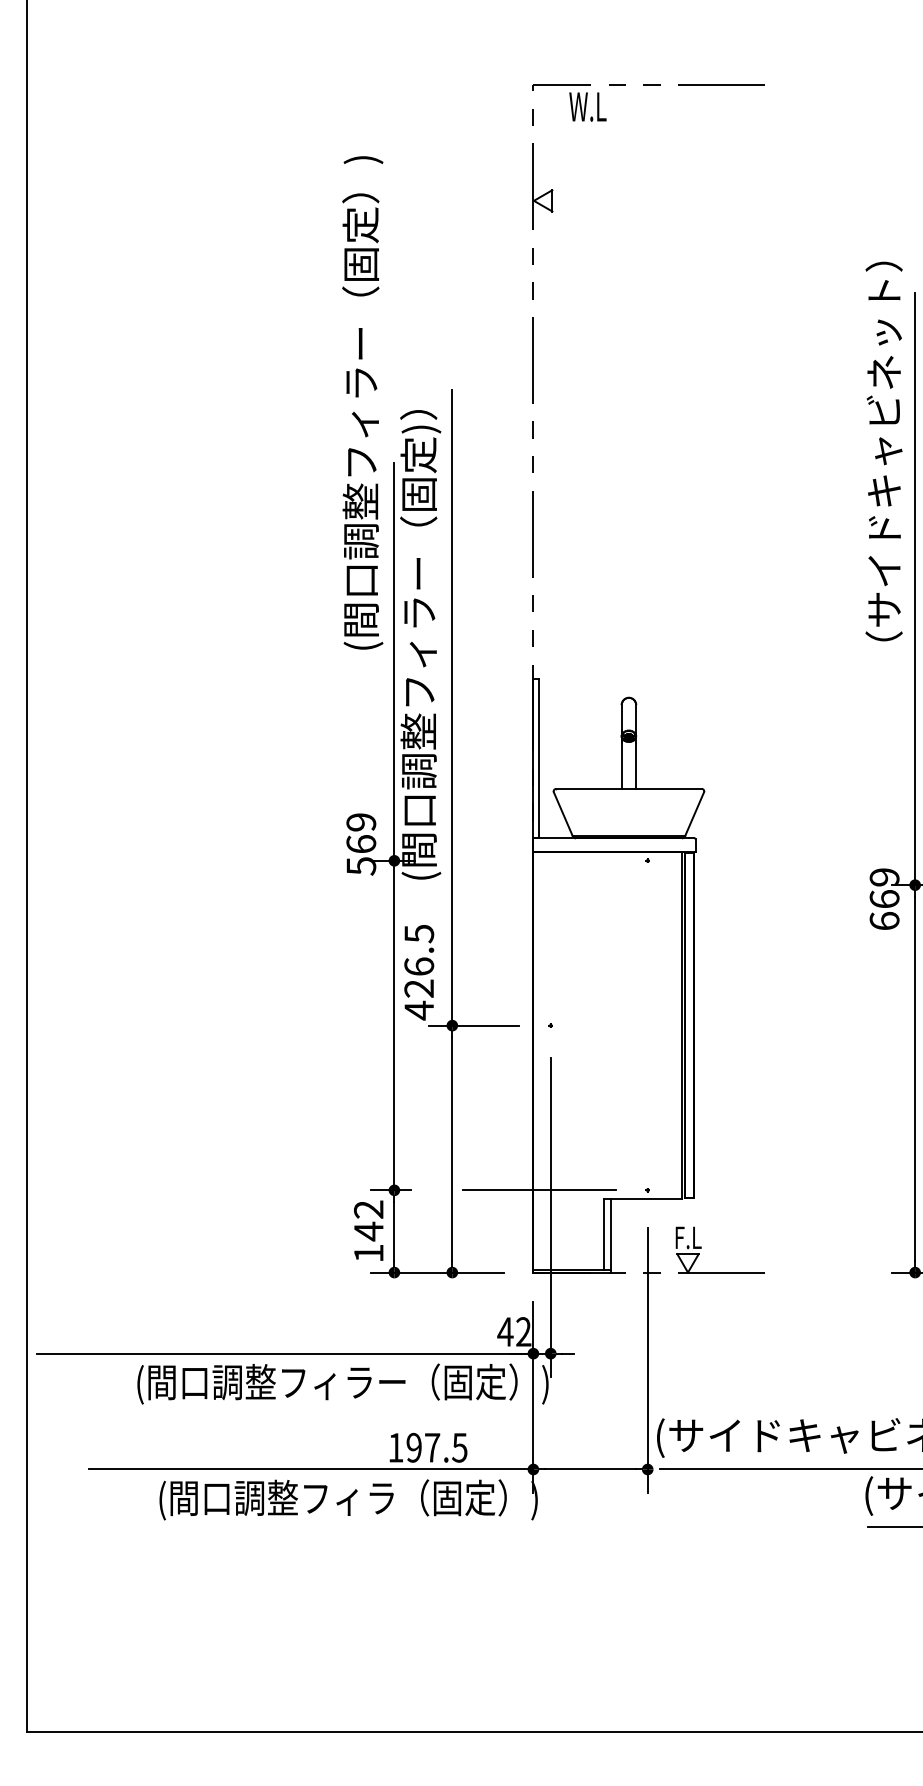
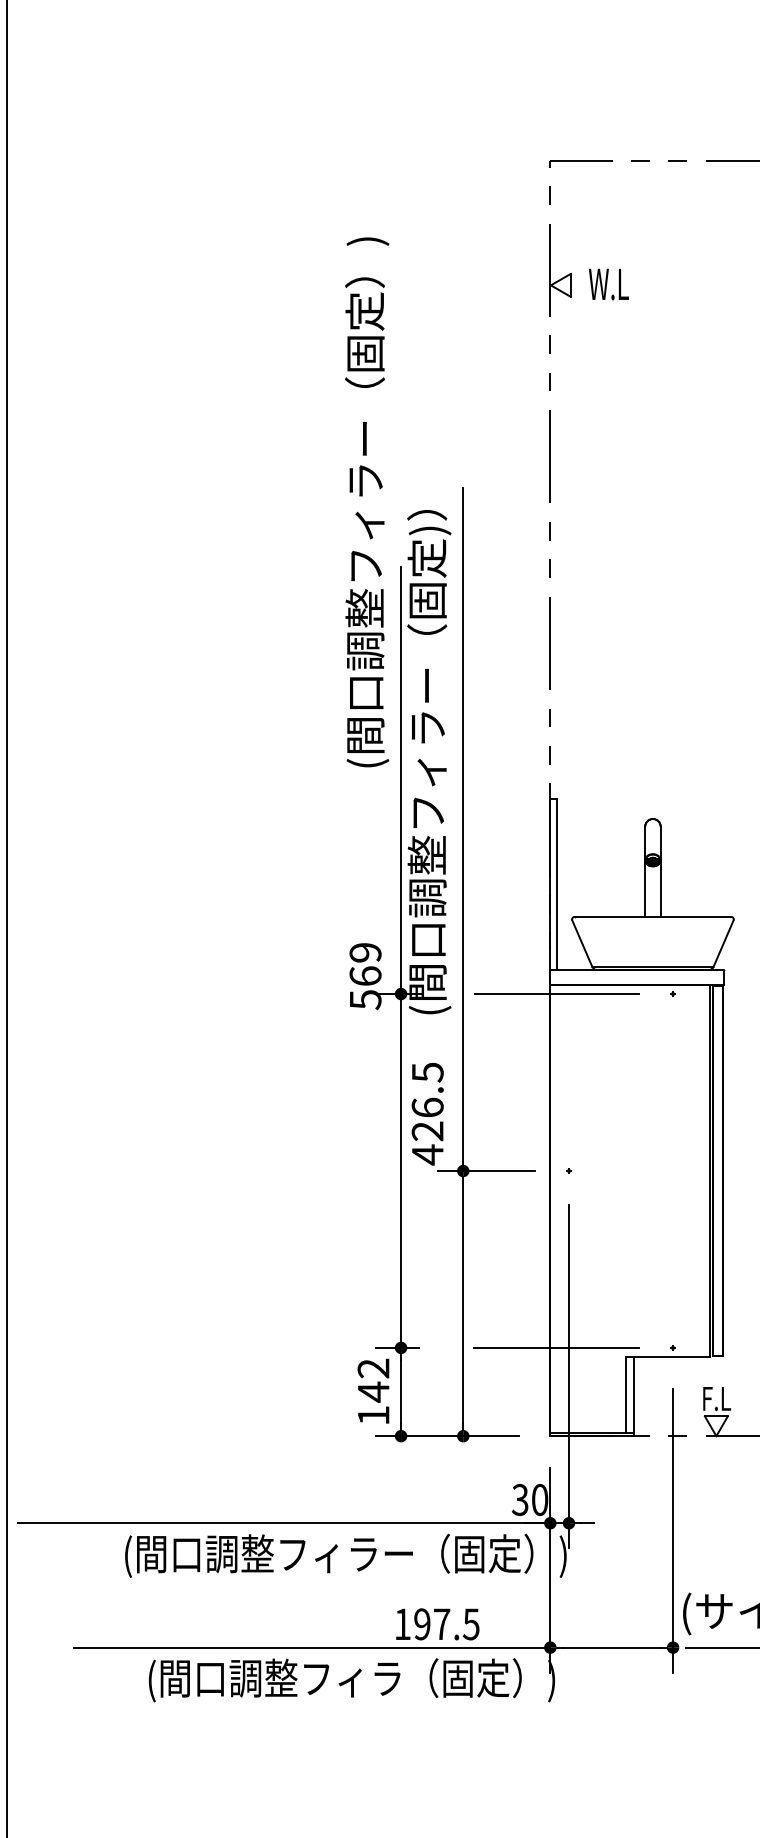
text: (587, 106) -> (608, 283), moved
line: (538, 860) -> (555, 993), added
text: (514, 1331) -> (530, 1499), 42 -> 30

